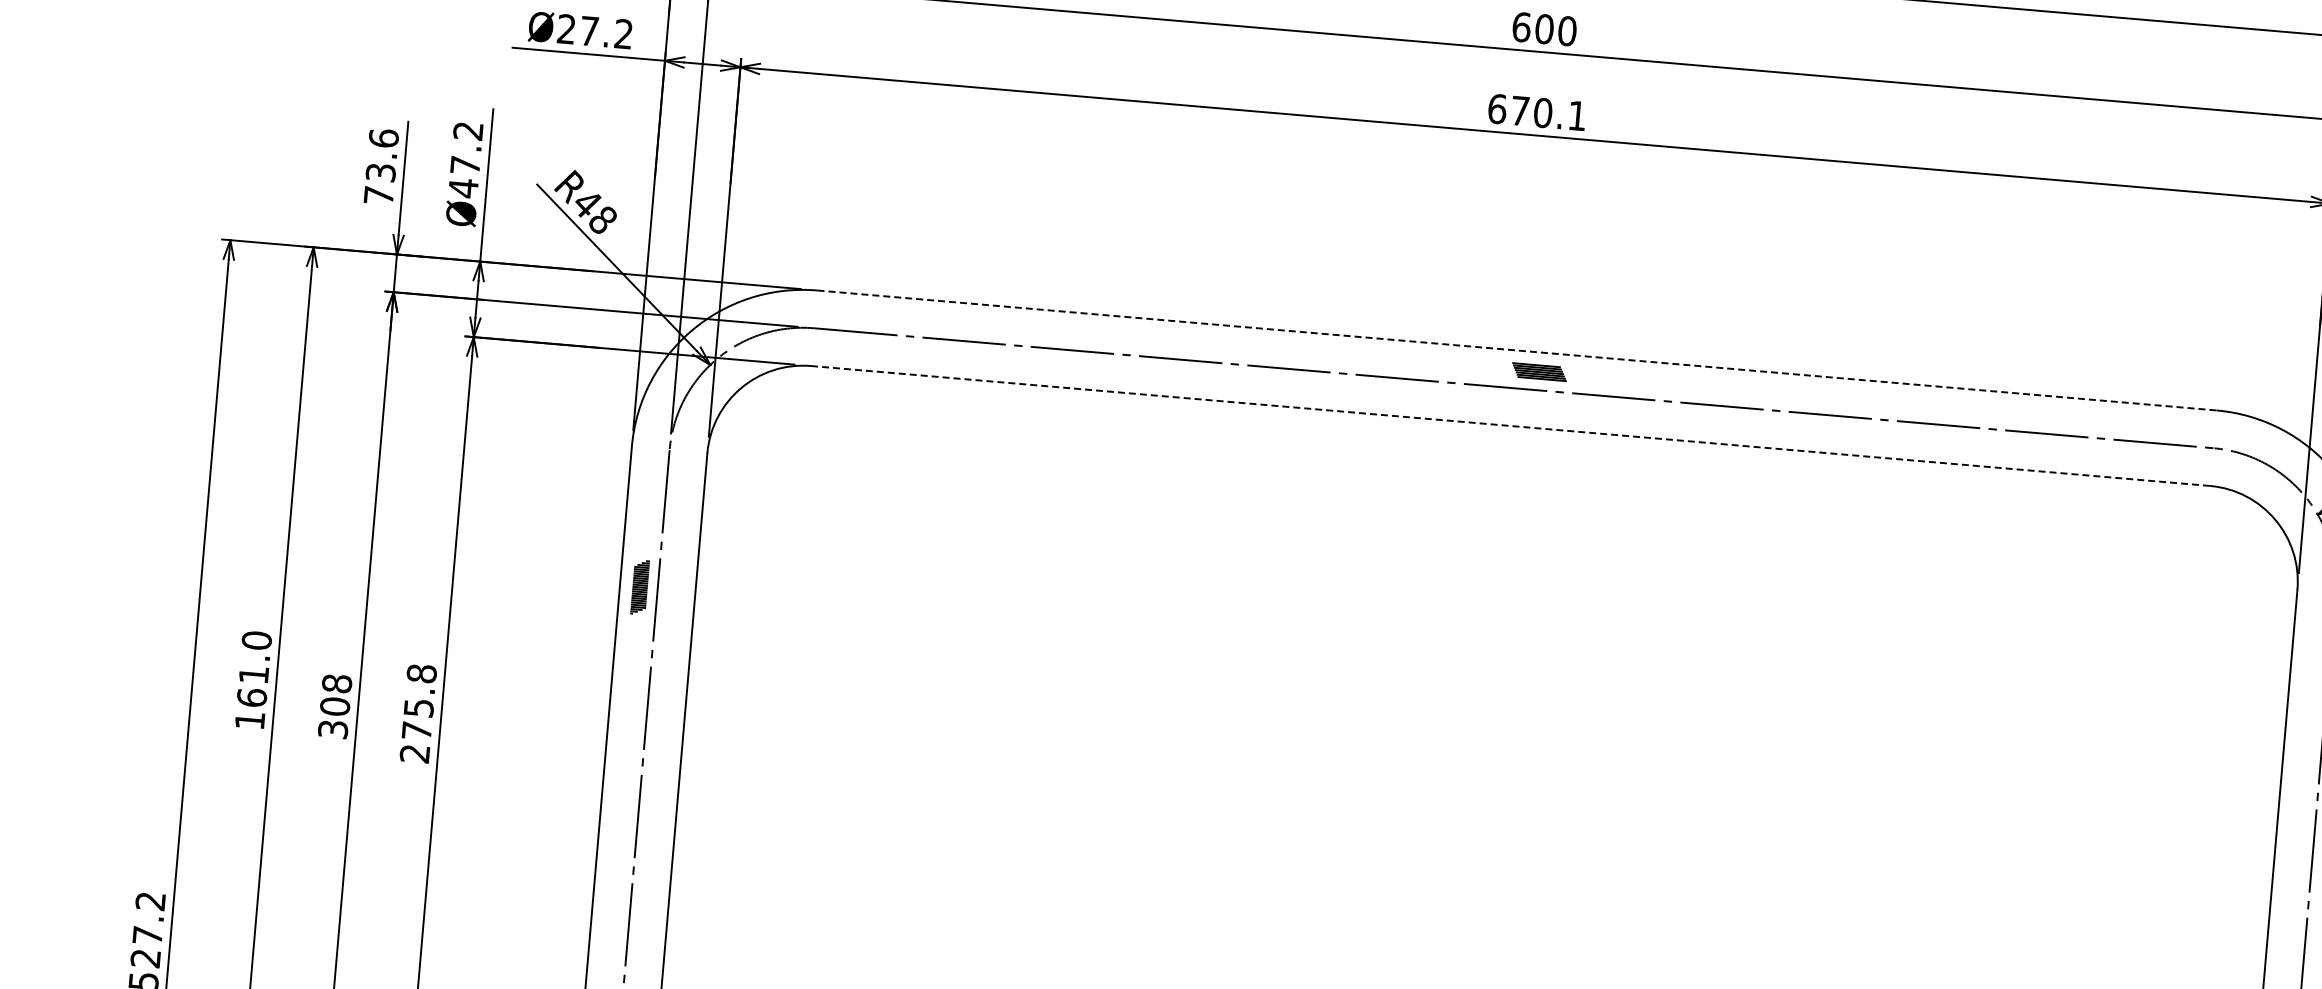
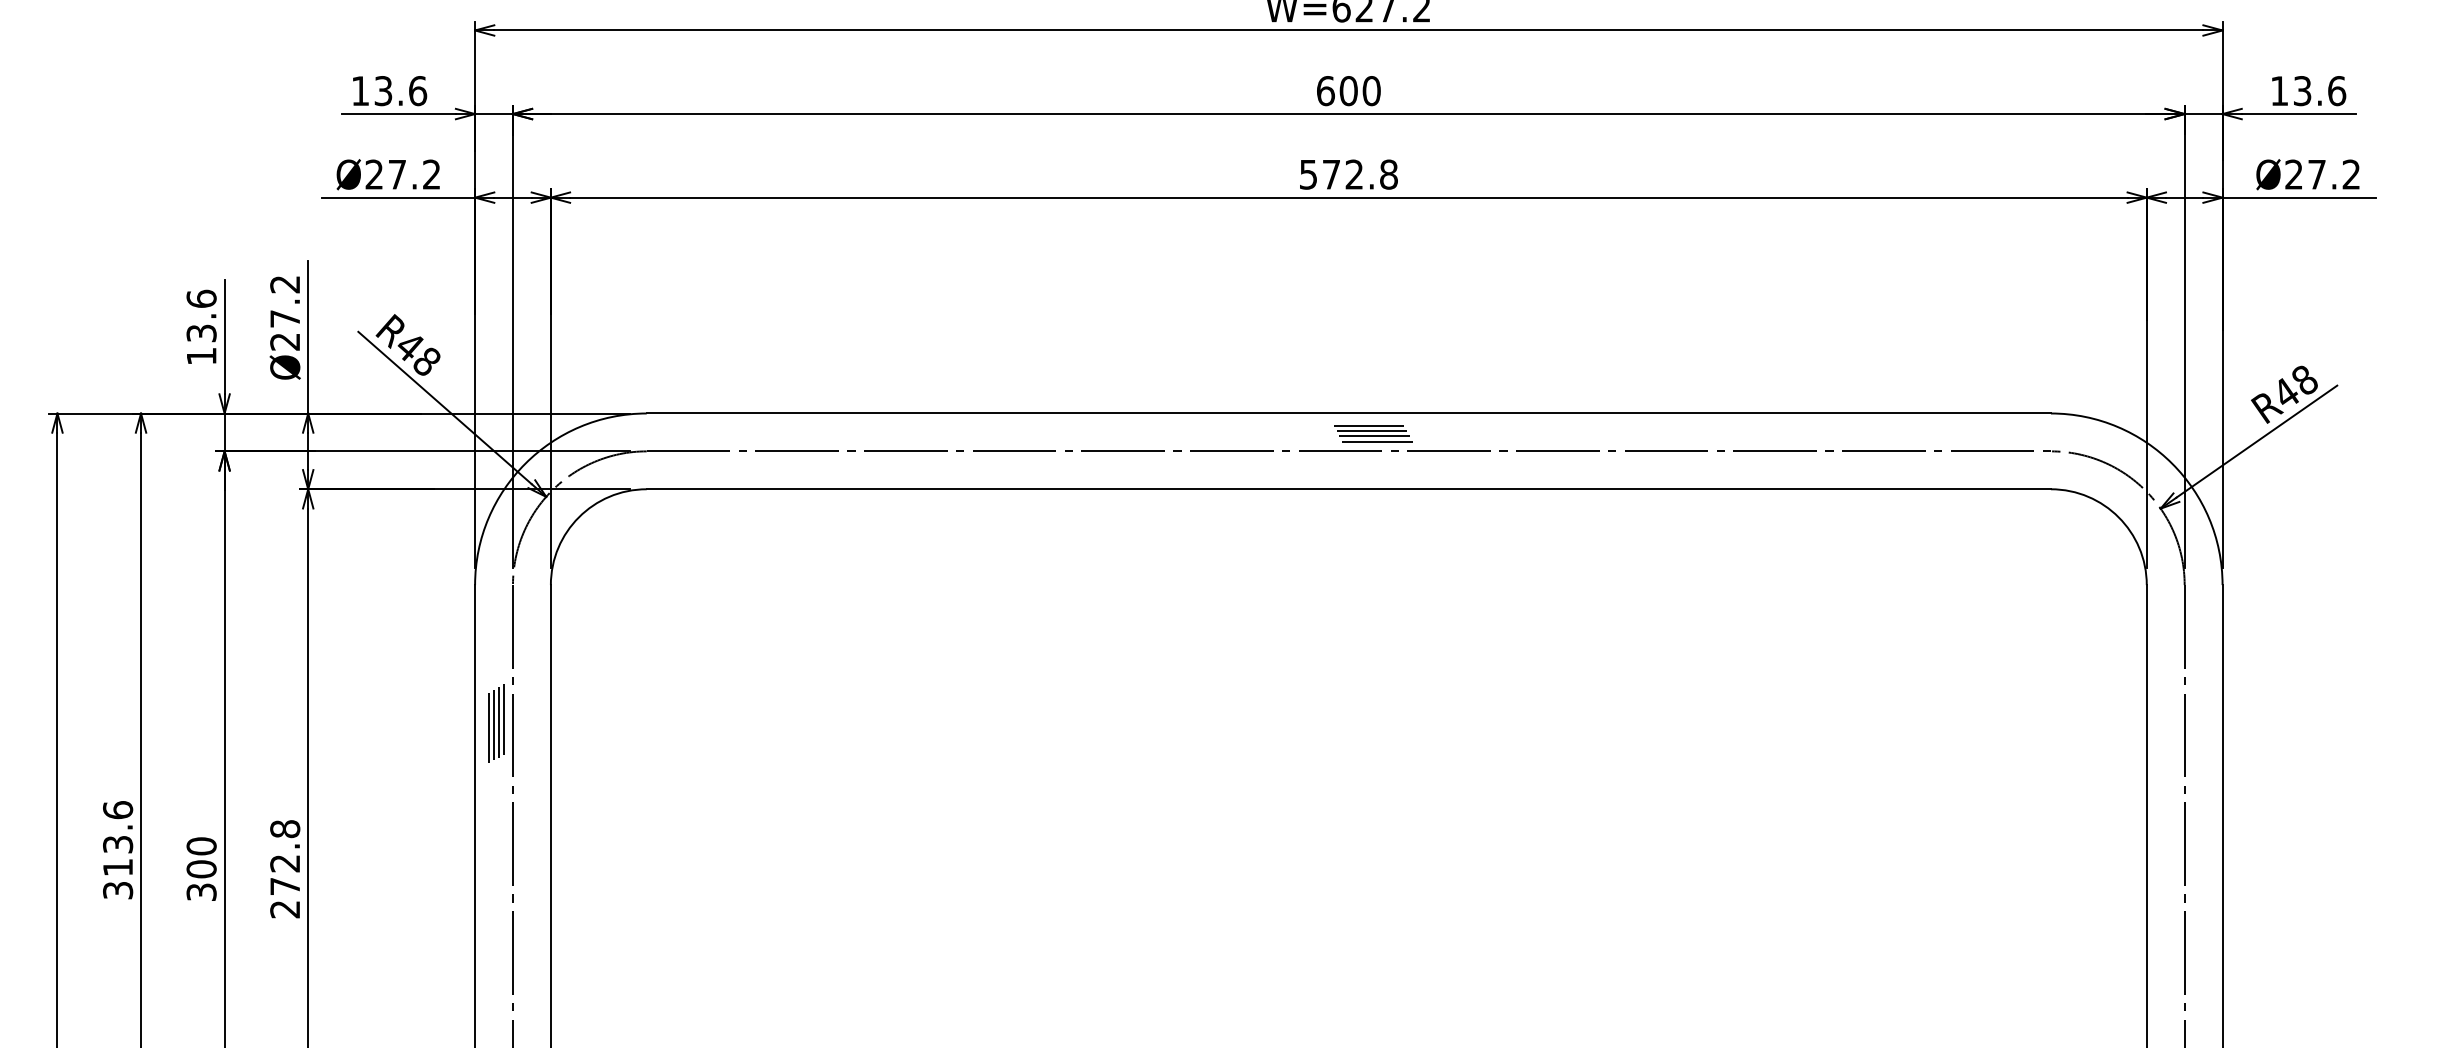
text: (1537, 112) -> (1348, 174), 670.1 -> 572.8
text: (462, 187) -> (284, 341), Ø47.2 -> Ø27.2
text: (378, 195) -> (201, 356), 73.6 -> 13.6
line: (1517, 350) -> (1349, 413), dashed -> solid
part: (1539, 372) -> (1373, 433), size x1.43
line: (1511, 426) -> (1349, 489), dashed -> solid
part: (641, 586) -> (496, 723), size x1.43
text: (253, 680) -> (118, 850), 161.0 -> 313.6
text: (336, 683) -> (201, 846), 308 -> 300
text: (419, 708) -> (285, 863), 275.8 -> 272.8

